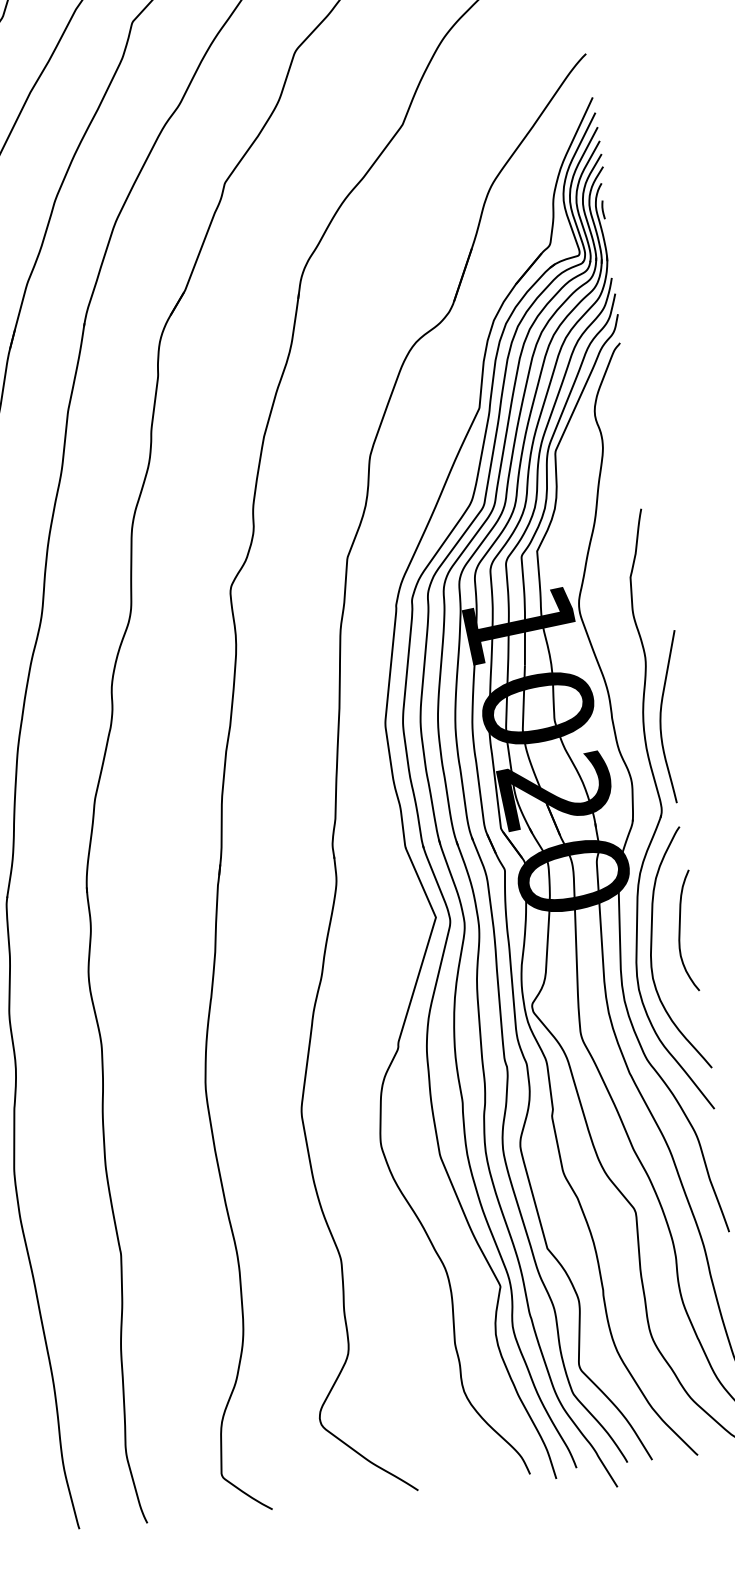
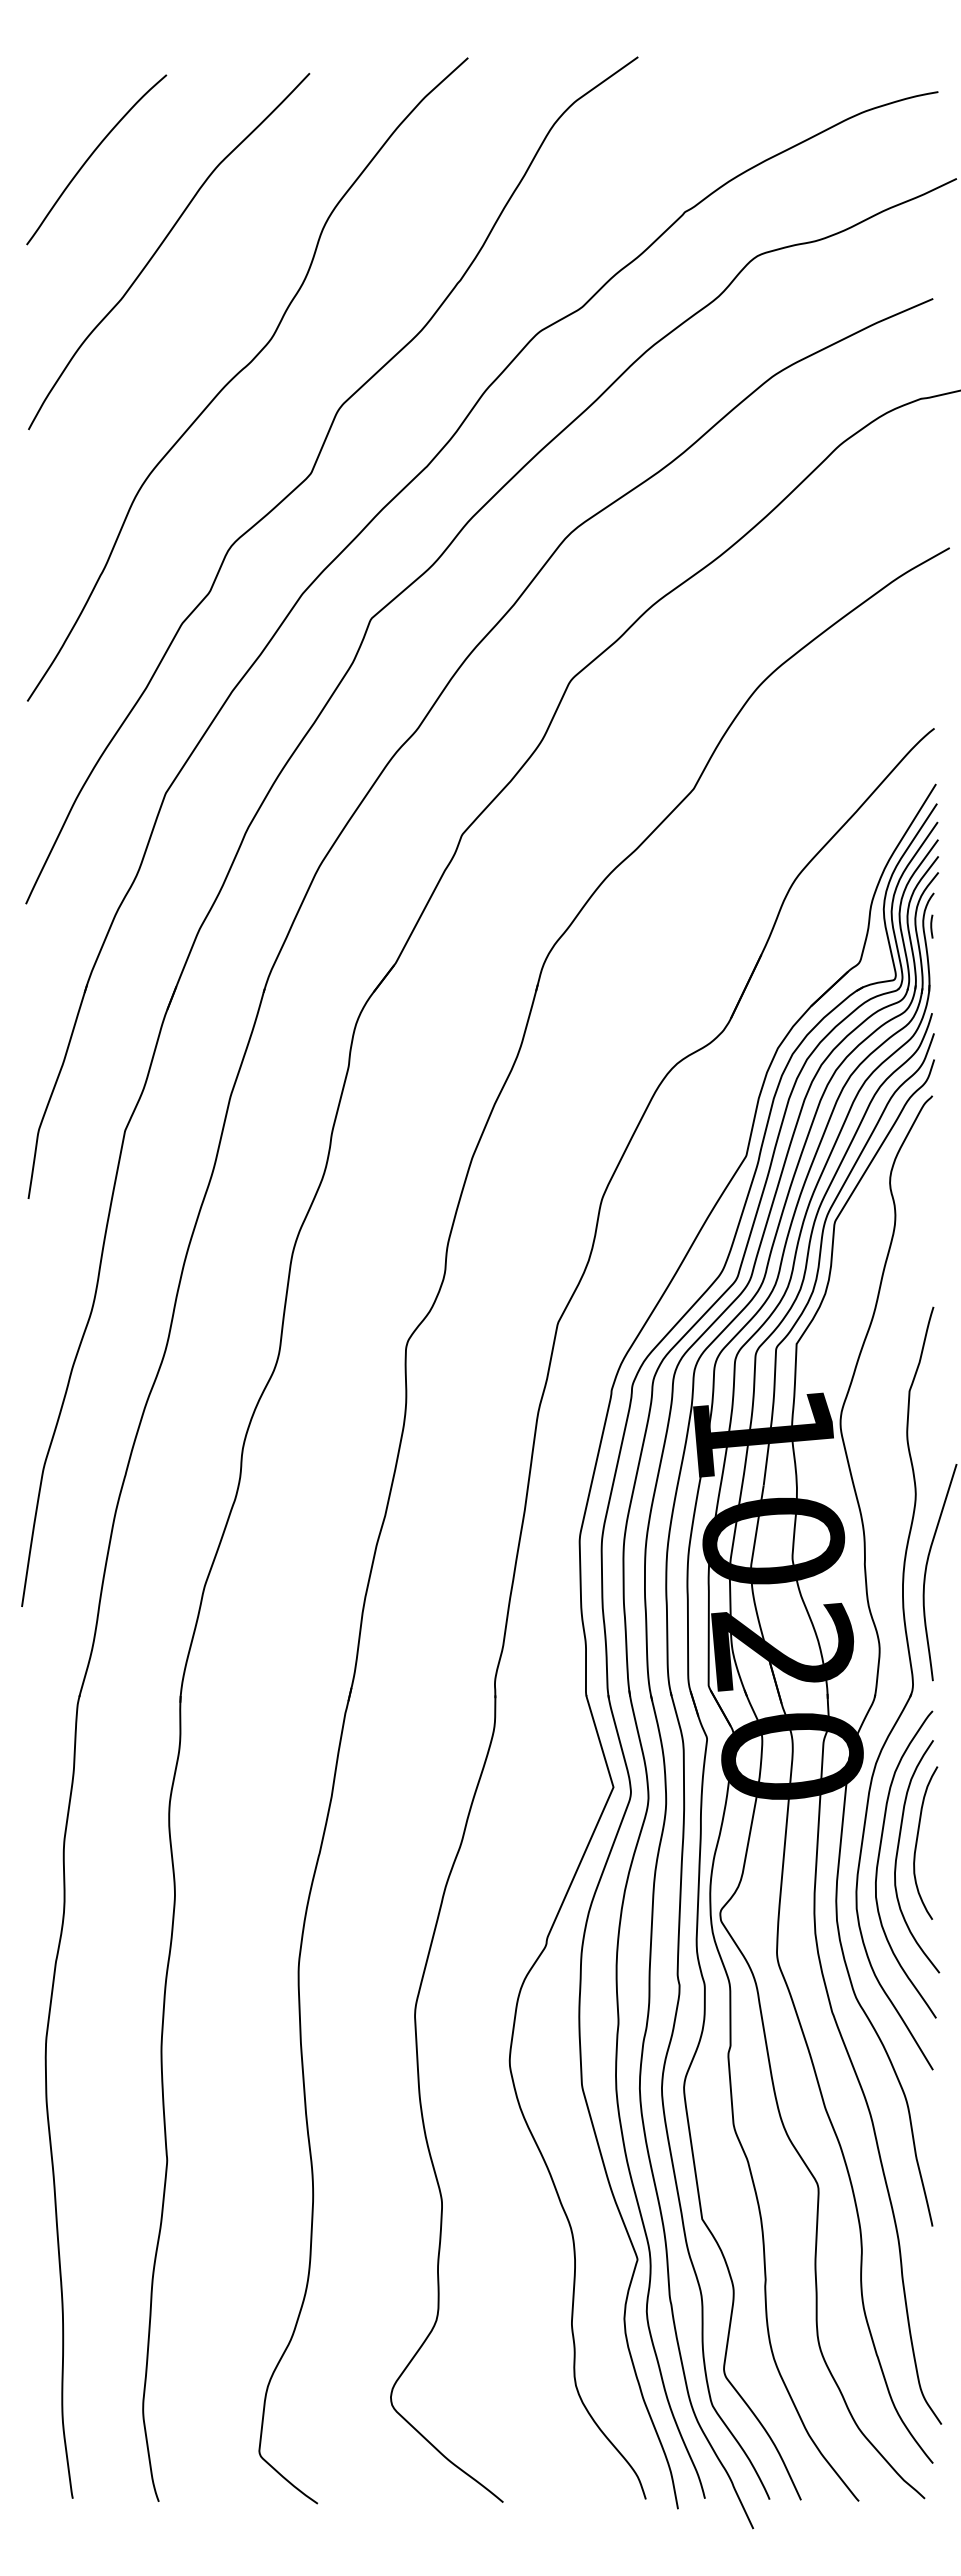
curve: (666, 941) -> (898, 1852), added

